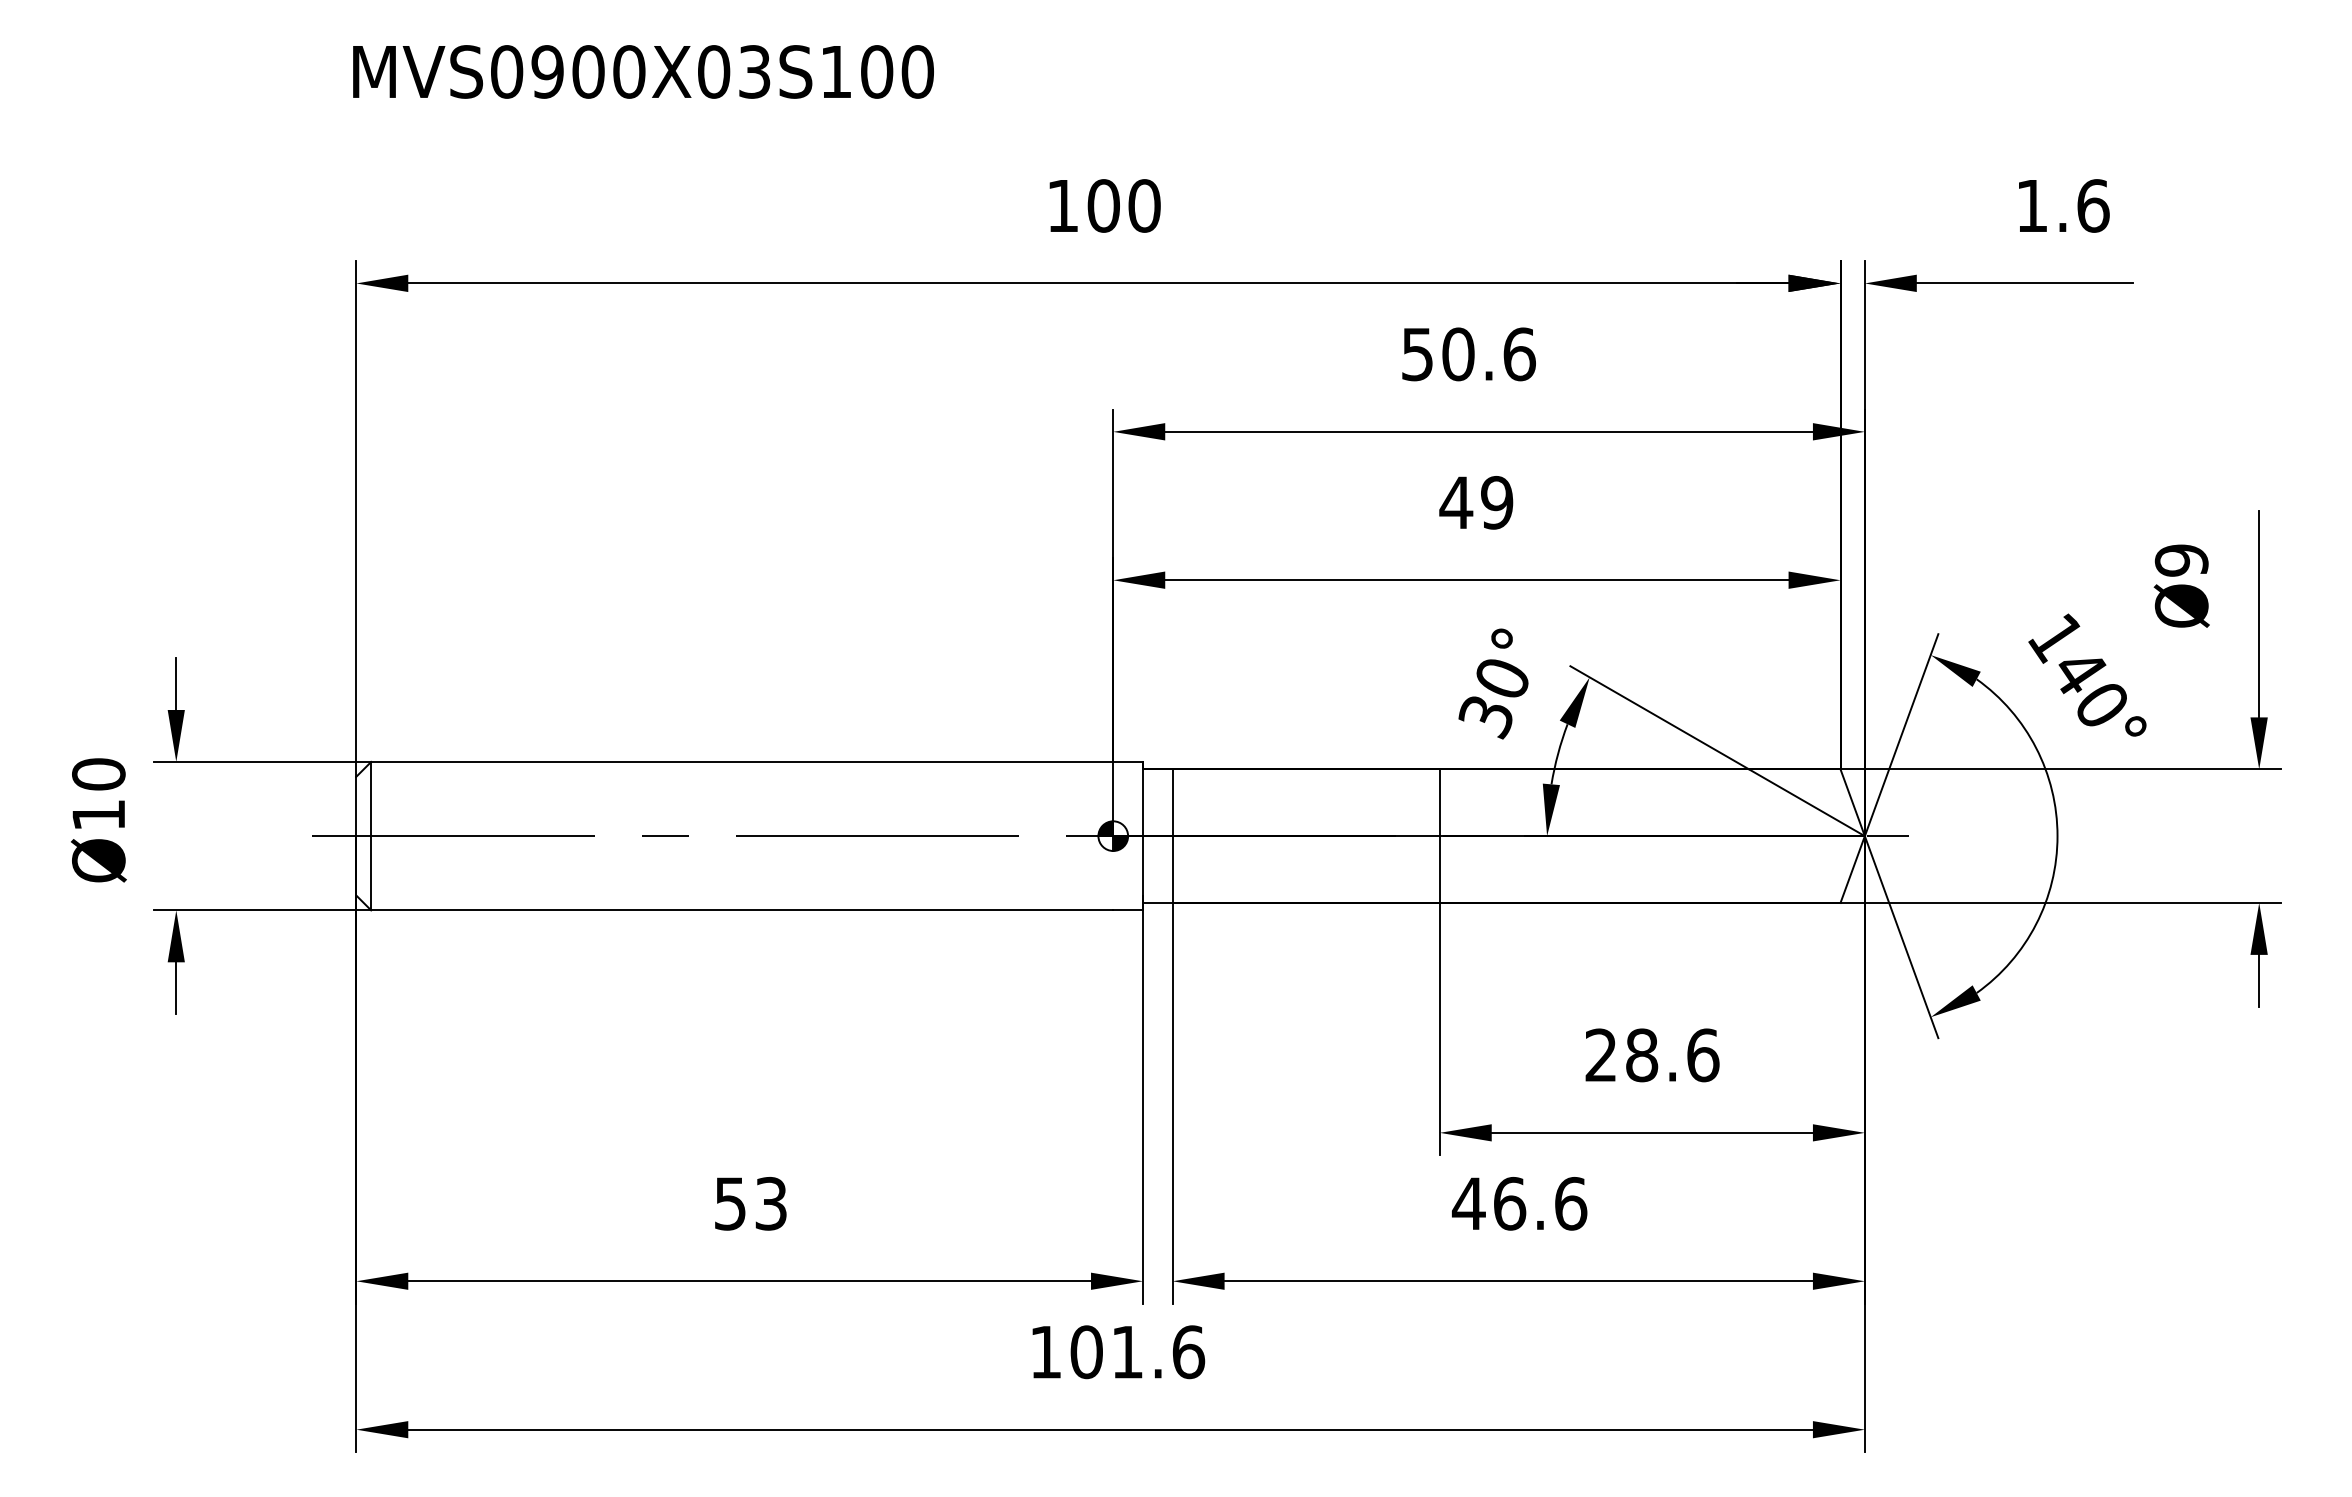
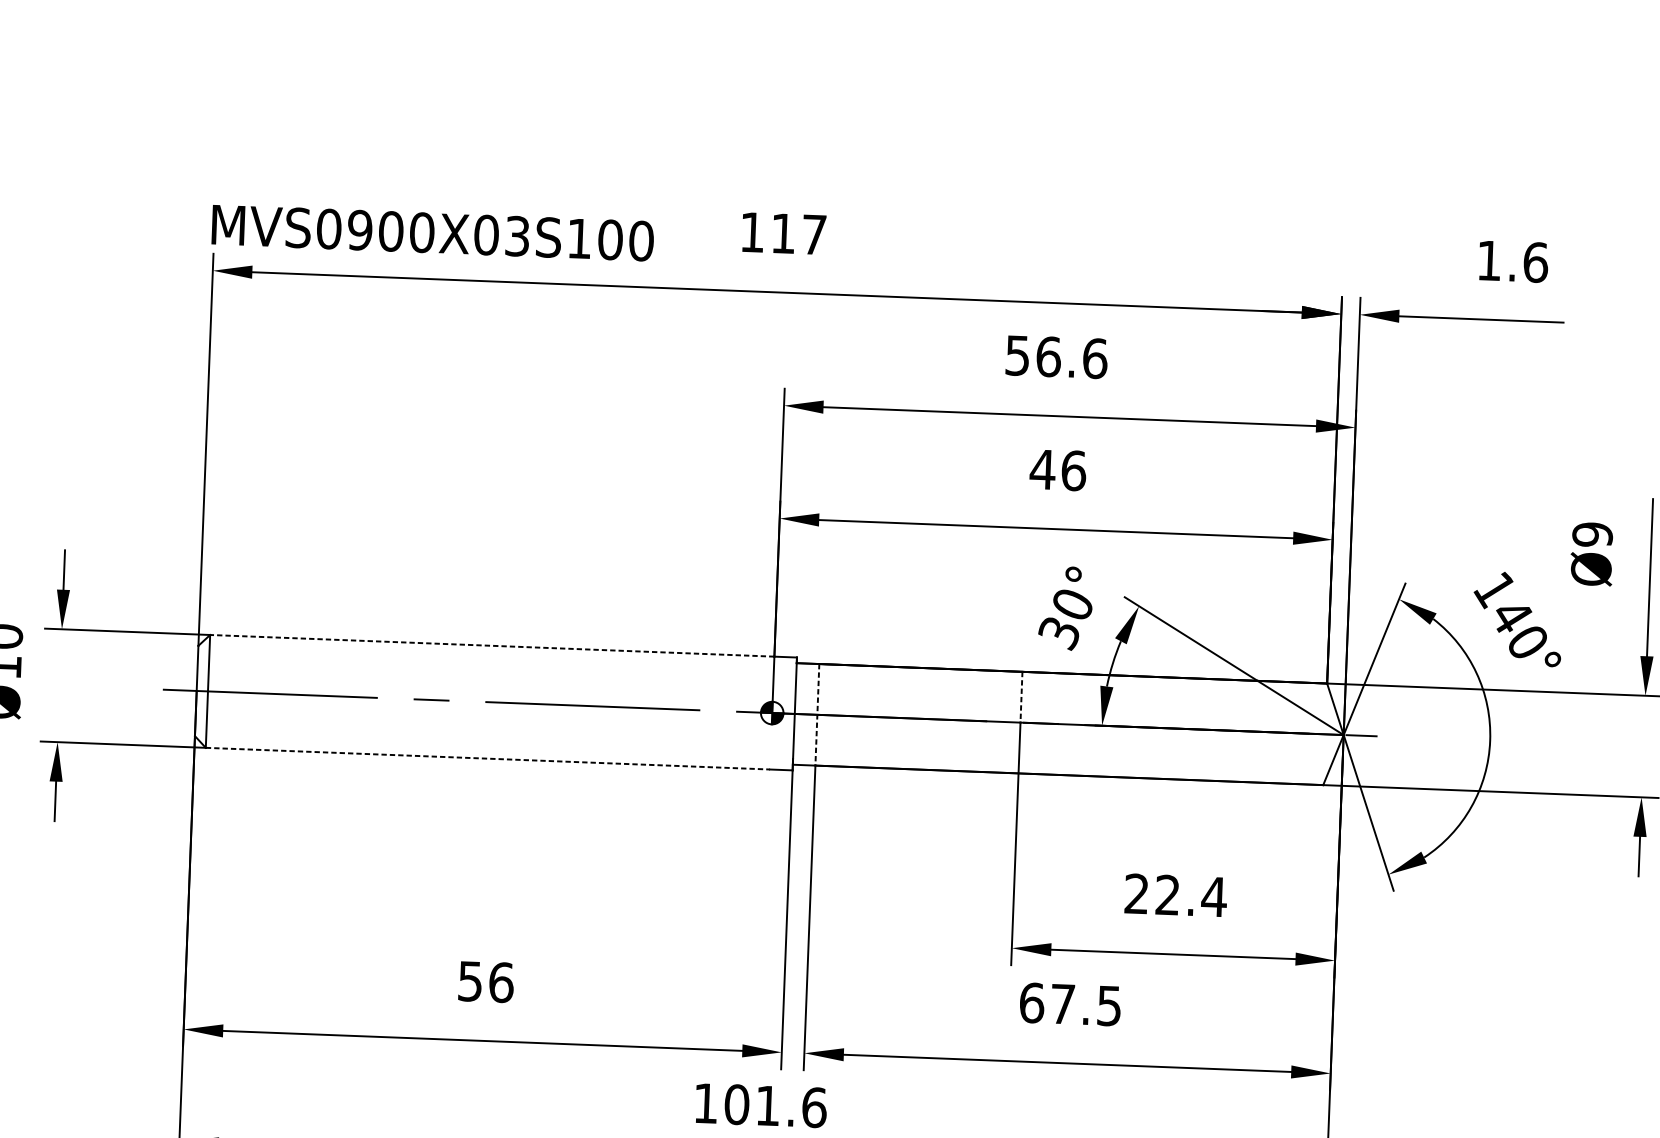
text: (643, 71) -> (432, 232), moved
text: (1123, 205) -> (798, 233), 100 -> 117
text: (1458, 354) -> (1048, 356), 50.6 -> 56.6
text: (1497, 502) -> (1074, 470), 49 -> 46
line: (741, 761) -> (491, 645), solid -> dashed
line: (1439, 803) -> (1021, 697), solid -> dashed
line: (1172, 836) -> (817, 715), solid -> dashed
line: (742, 910) -> (488, 758), solid -> dashed
text: (1673, 1055) -> (1191, 896), 28.6 -> 22.4
text: (771, 1203) -> (501, 982), 53 -> 56
text: (1519, 1203) -> (1070, 1004), 46.6 -> 67.5

